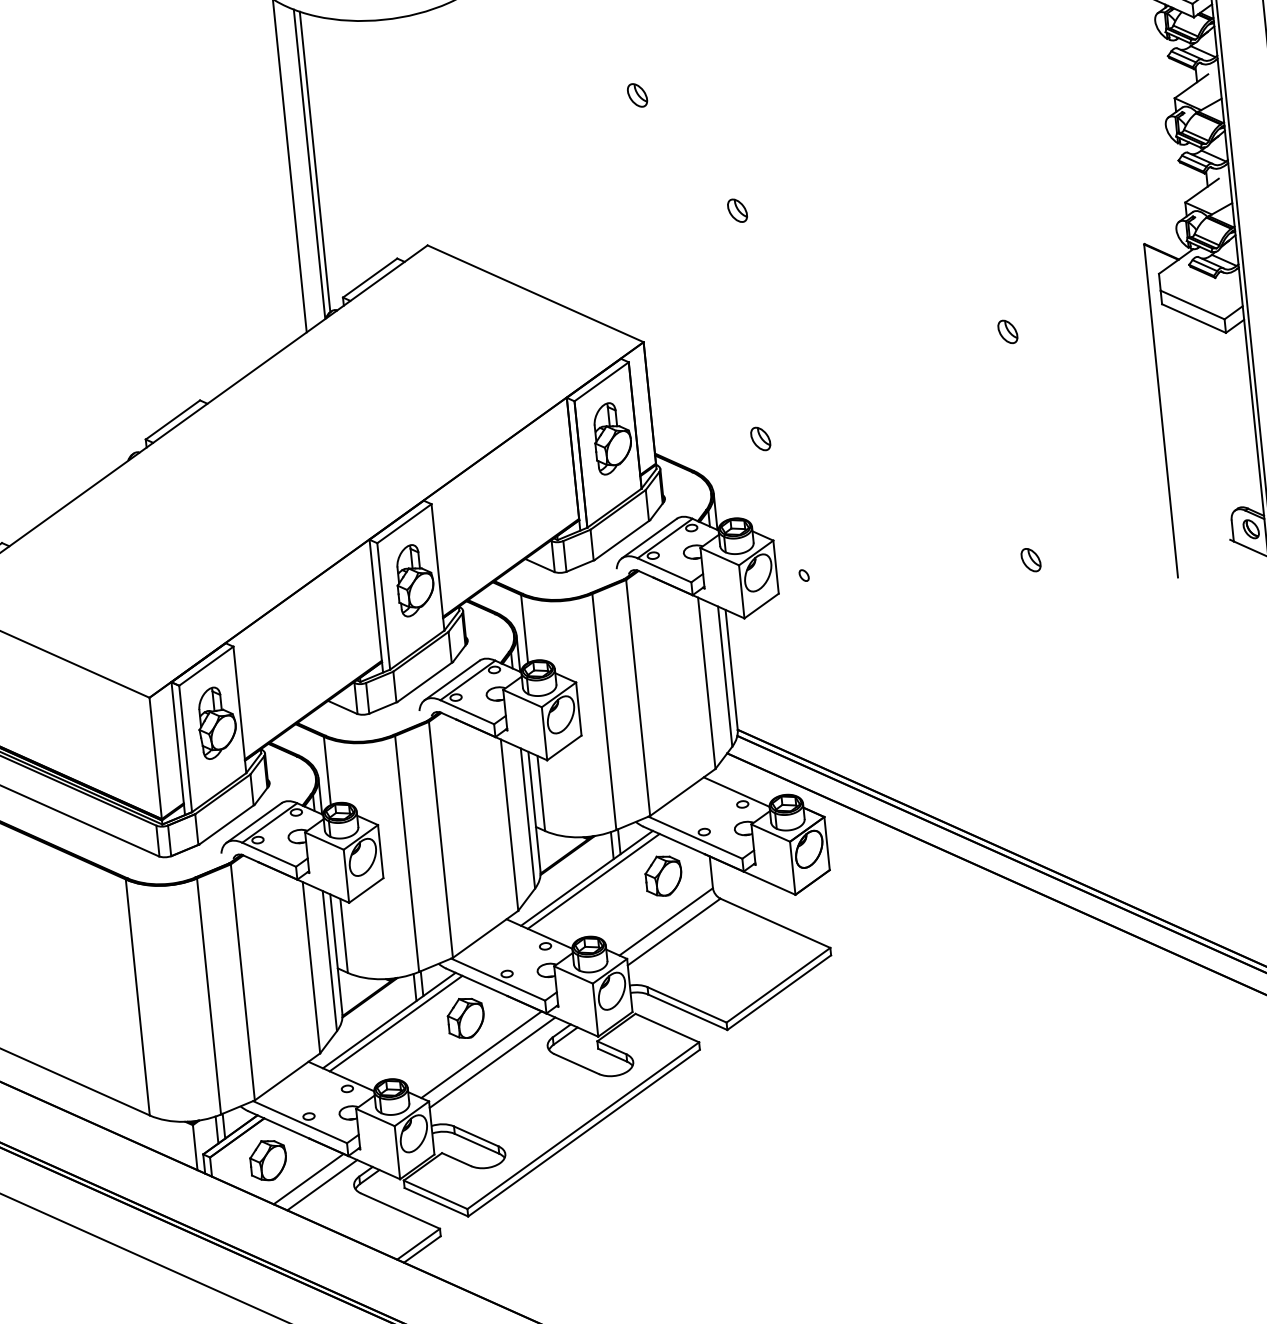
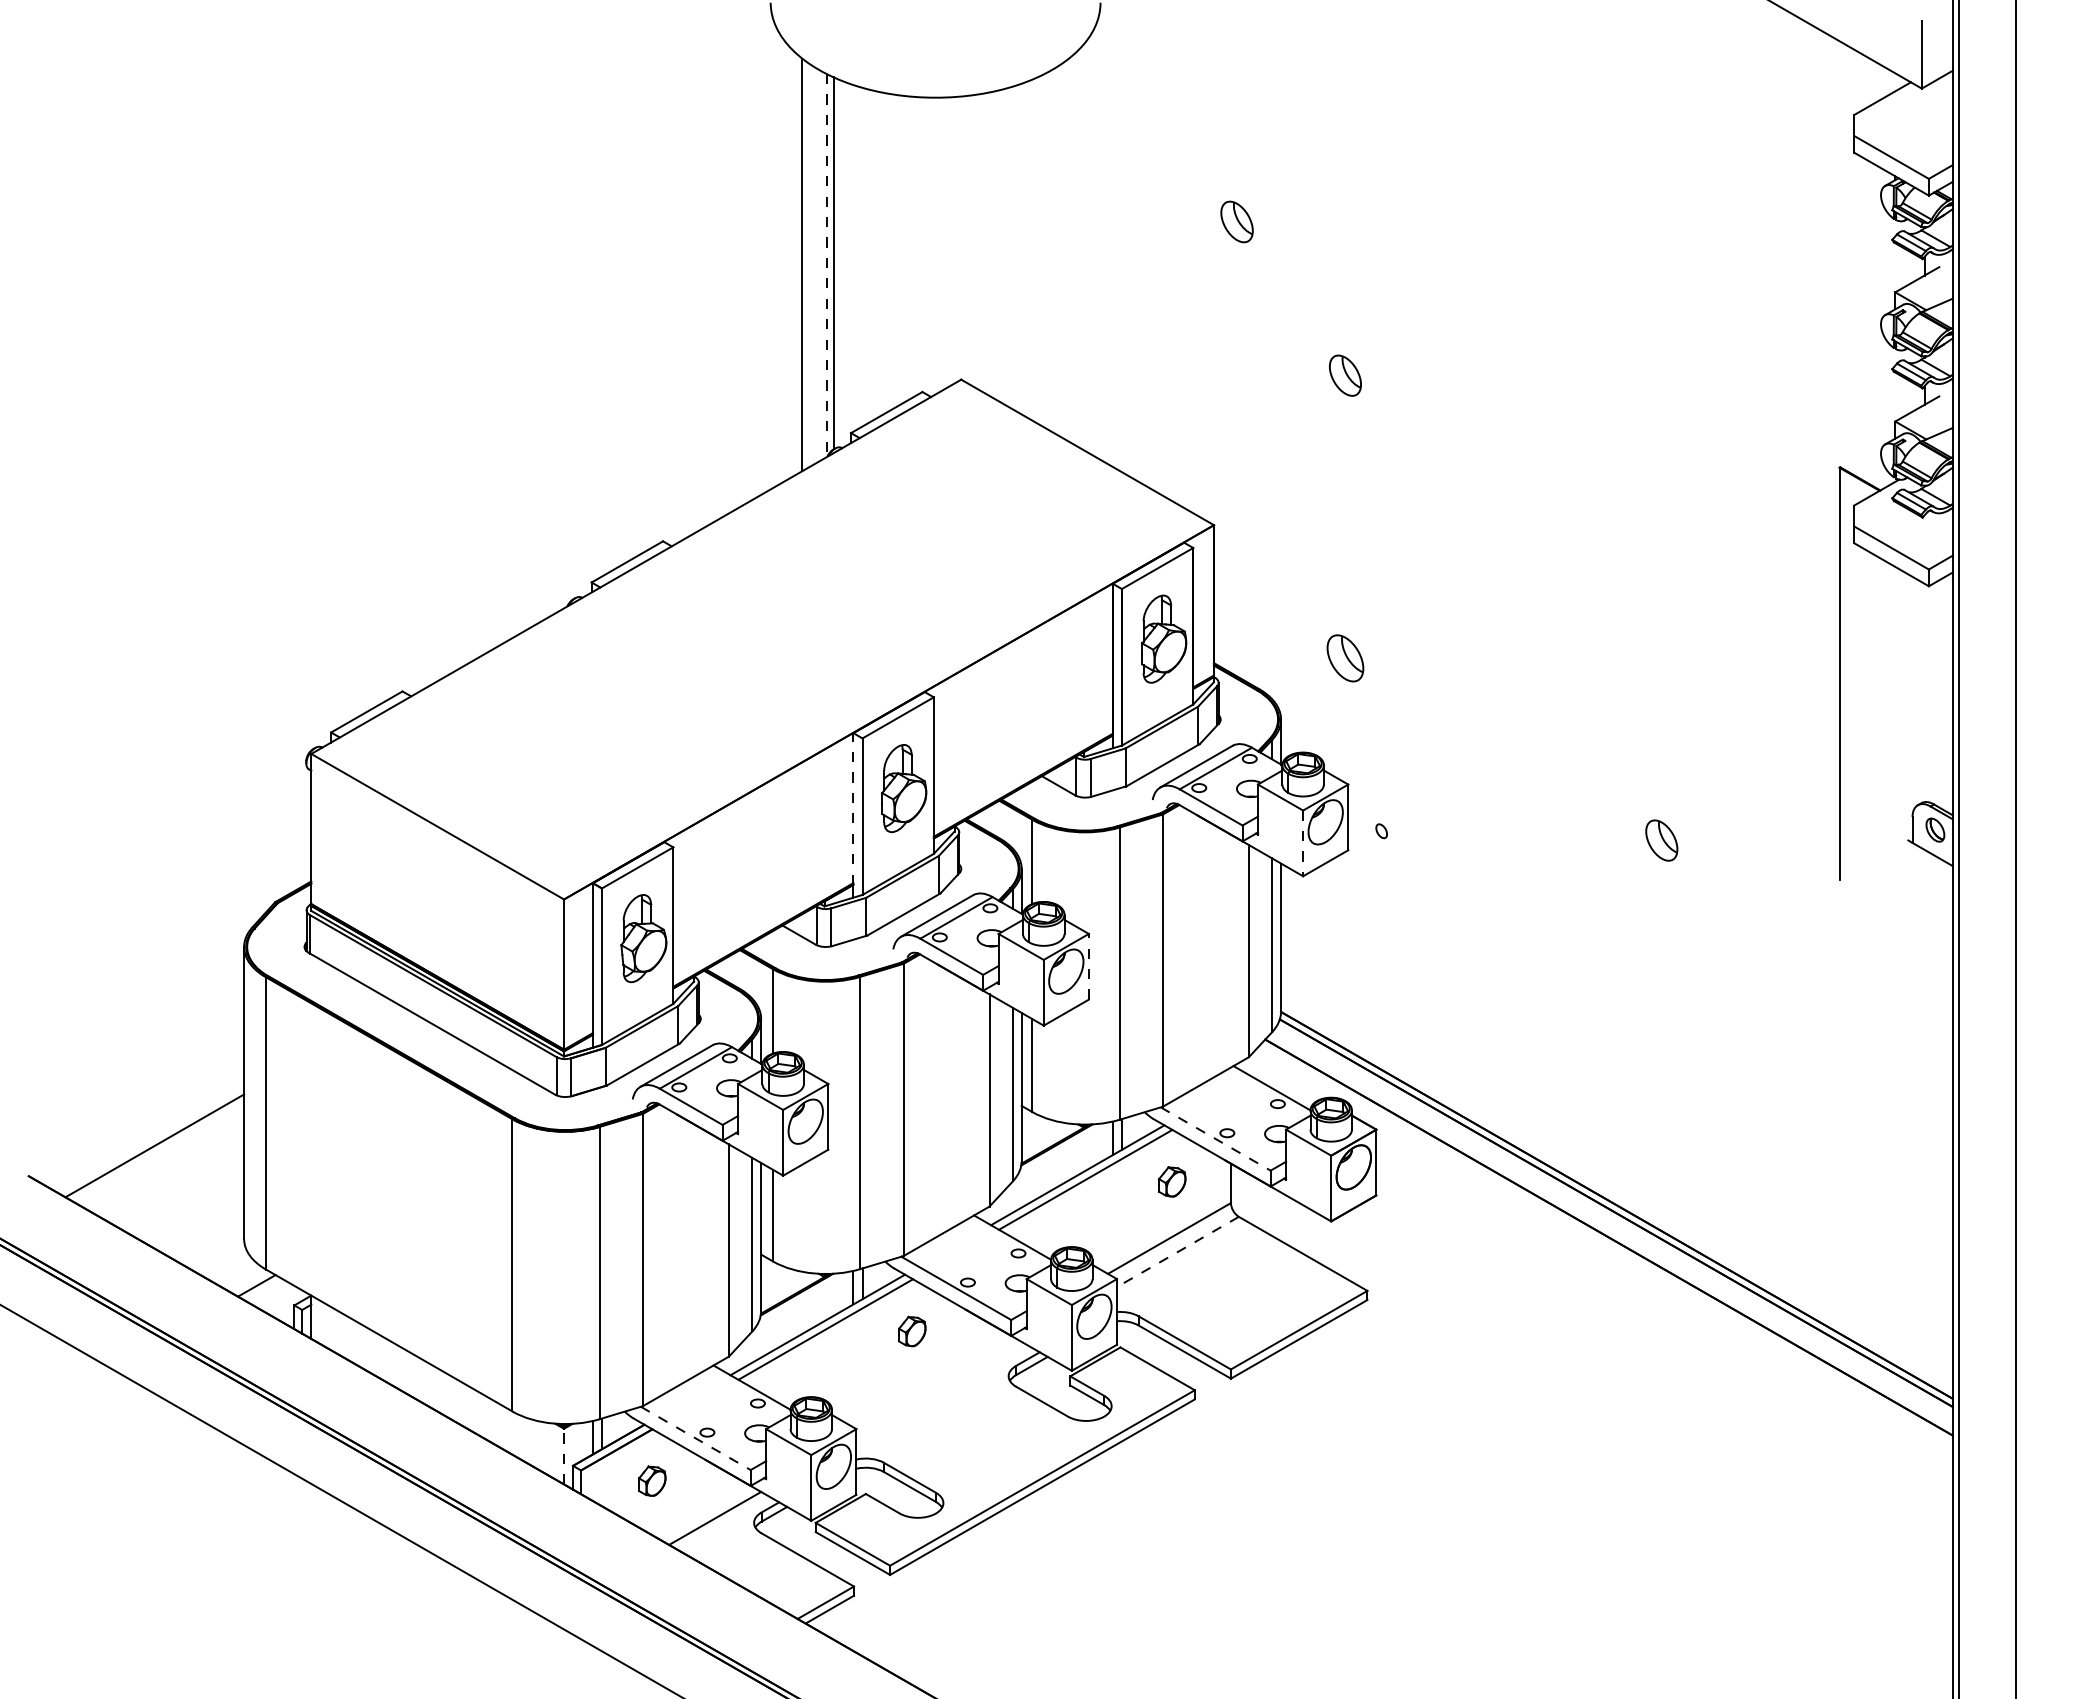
part: (637, 95) -> (1237, 221), size x1.4
line: (309, 164) -> (826, 265), solid -> dashed
part: (737, 210) -> (1345, 375), size x1.4
part: (1007, 331) -> (1661, 557), removed
part: (760, 439) -> (1345, 658), size x1.6
part: (1030, 560) -> (1661, 840), size x1.4
line: (742, 591) -> (1303, 843), solid -> dashed
line: (375, 600) -> (853, 808), solid -> dashed
line: (578, 708) -> (1088, 966), solid -> dashed
line: (696, 838) -> (1216, 1139), solid -> dashed
part: (663, 875) -> (1172, 1181), size x0.6
line: (673, 932) -> (1177, 1252), solid -> dashed
part: (466, 1018) -> (912, 1331), size x0.6
line: (481, 1054) -> (926, 1377), removed
line: (492, 1062) -> (938, 1389), removed
line: (300, 1122) -> (696, 1438), solid -> dashed
line: (195, 1147) -> (564, 1456), solid -> dashed
part: (268, 1159) -> (652, 1480), size x0.6
line: (308, 1178) -> (699, 1508), removed

